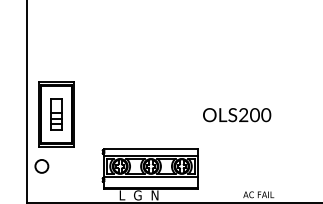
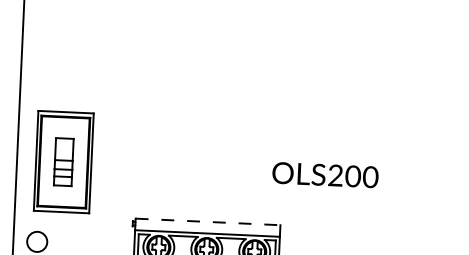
text: (237, 115) -> (326, 175), moved
line: (151, 148) -> (208, 221), solid -> dashed

